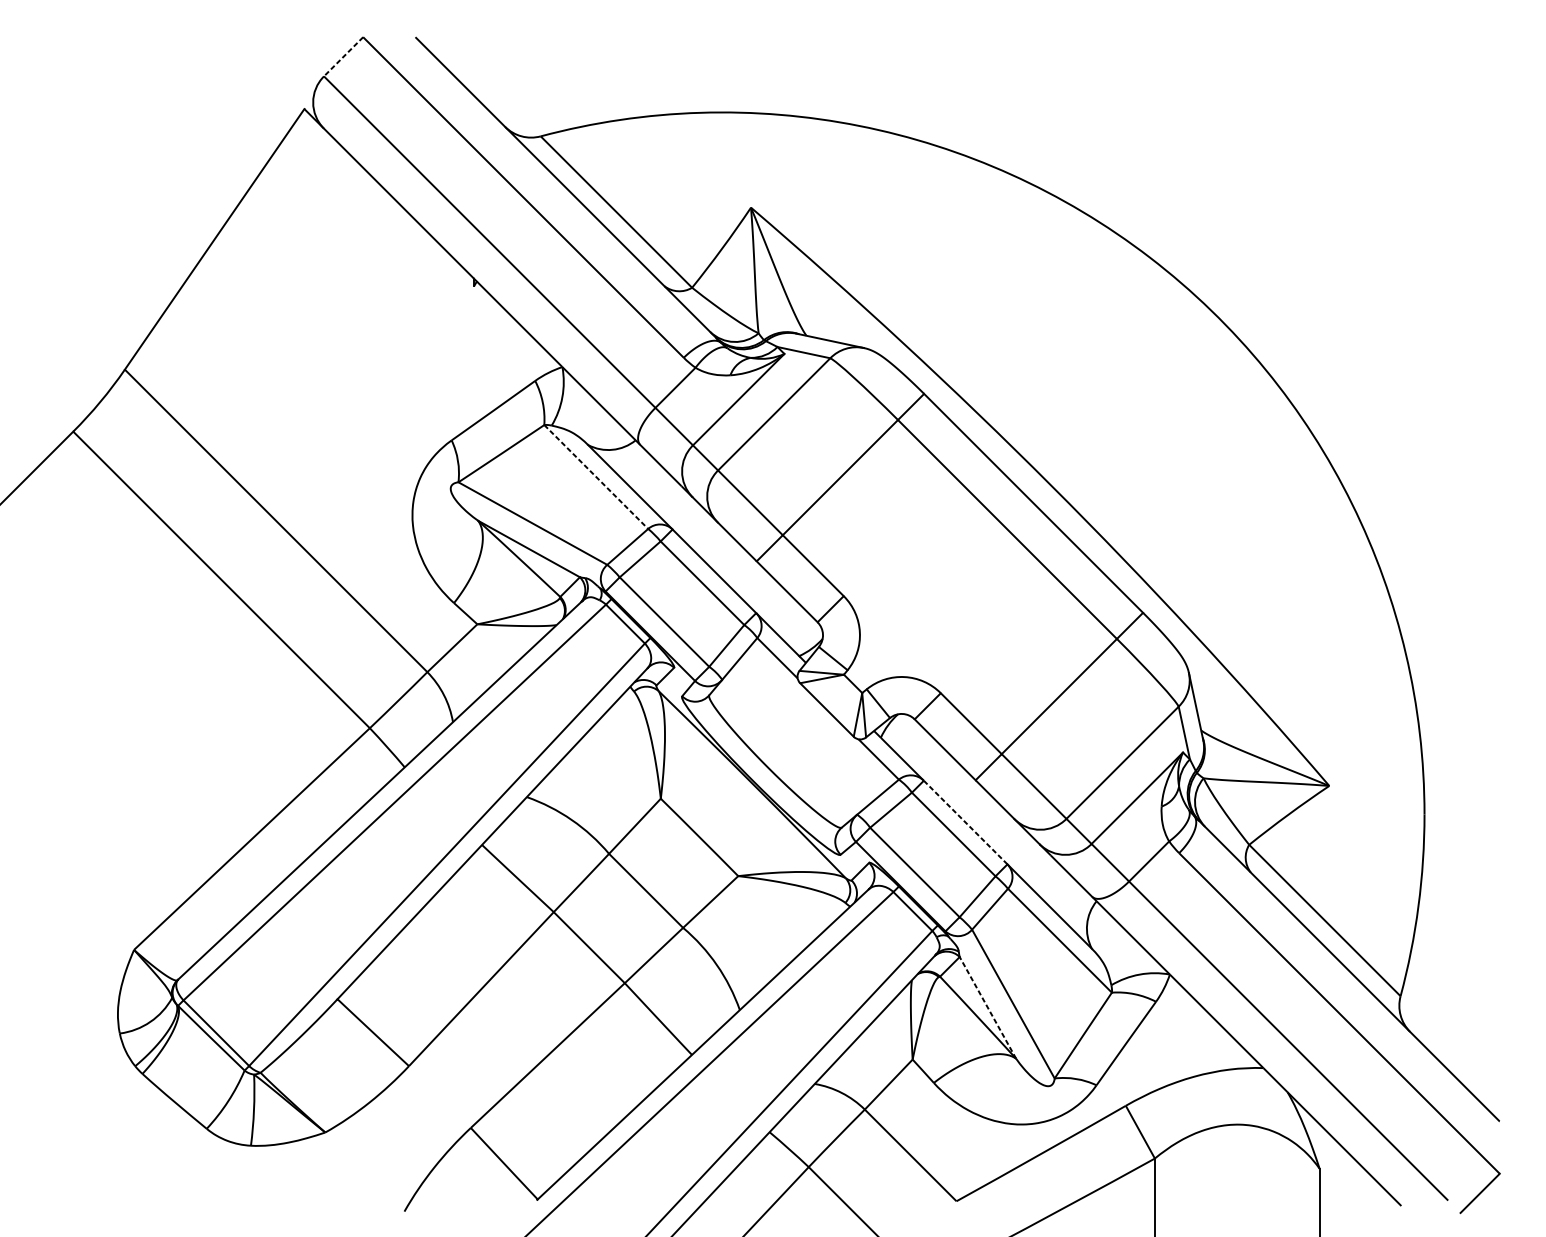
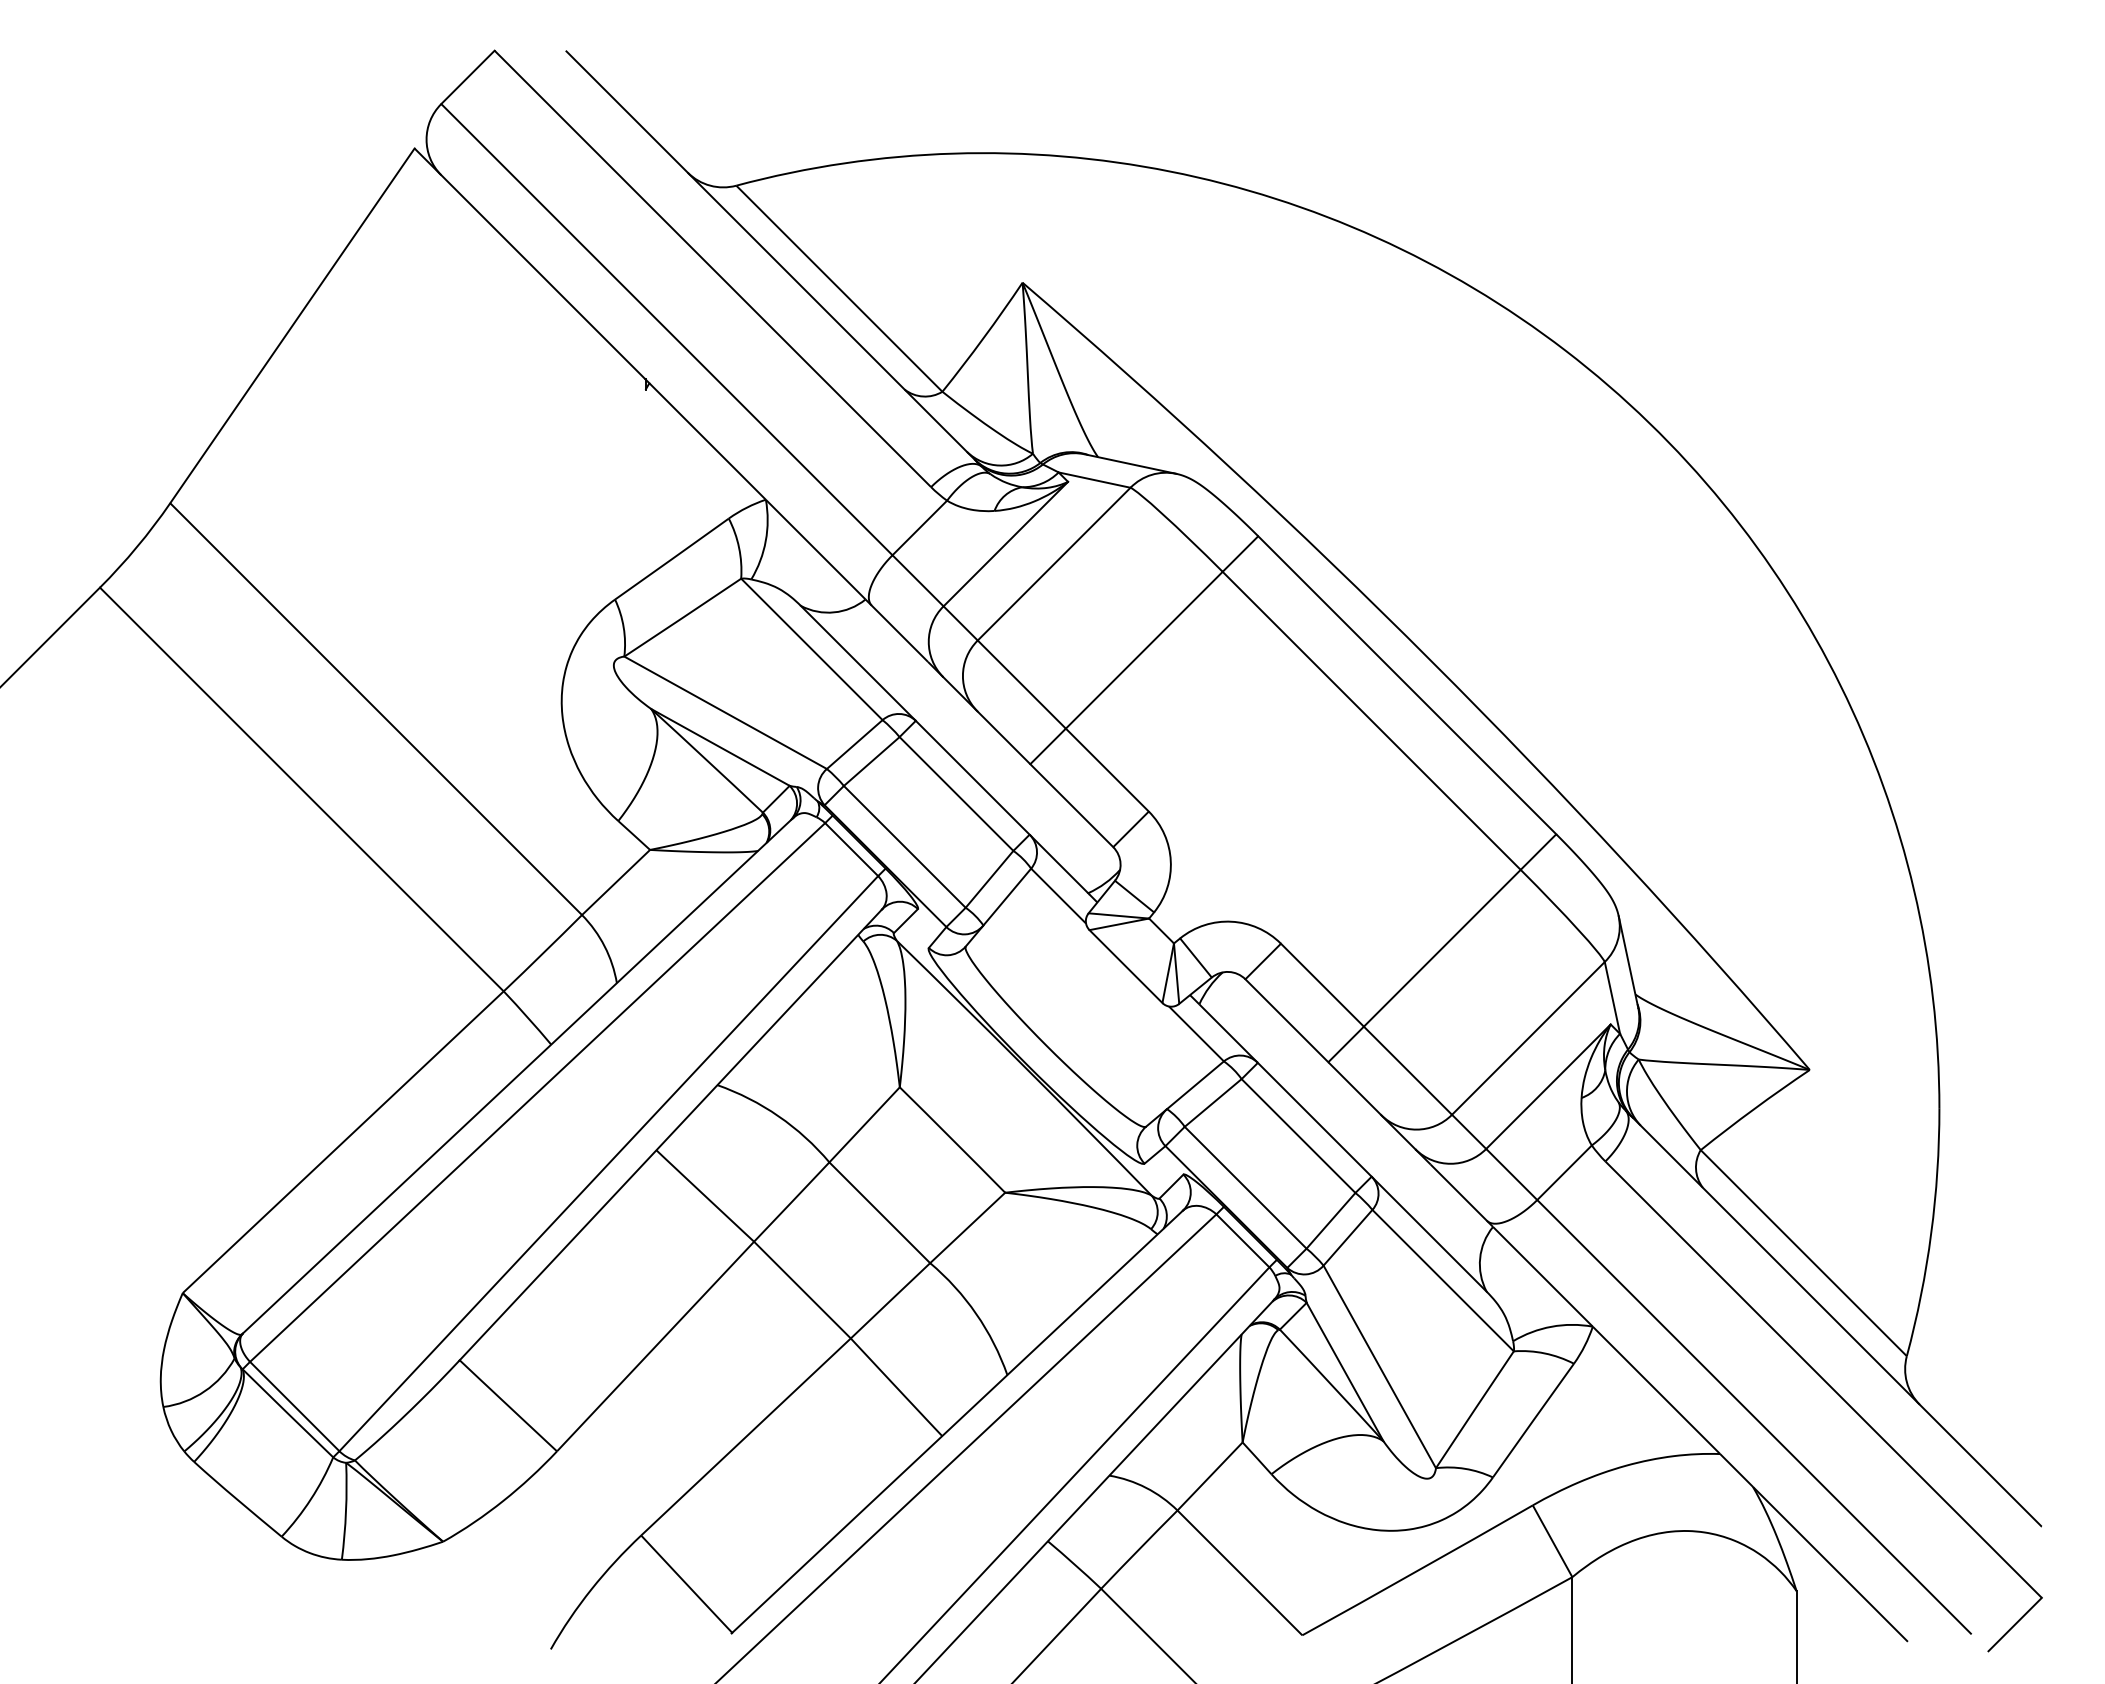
line: (343, 56) -> (467, 77), dashed -> solid
line: (595, 477) -> (811, 649), dashed -> solid
line: (966, 823) -> (1315, 1120), dashed -> solid
line: (987, 1007) -> (1344, 1371), dashed -> solid

